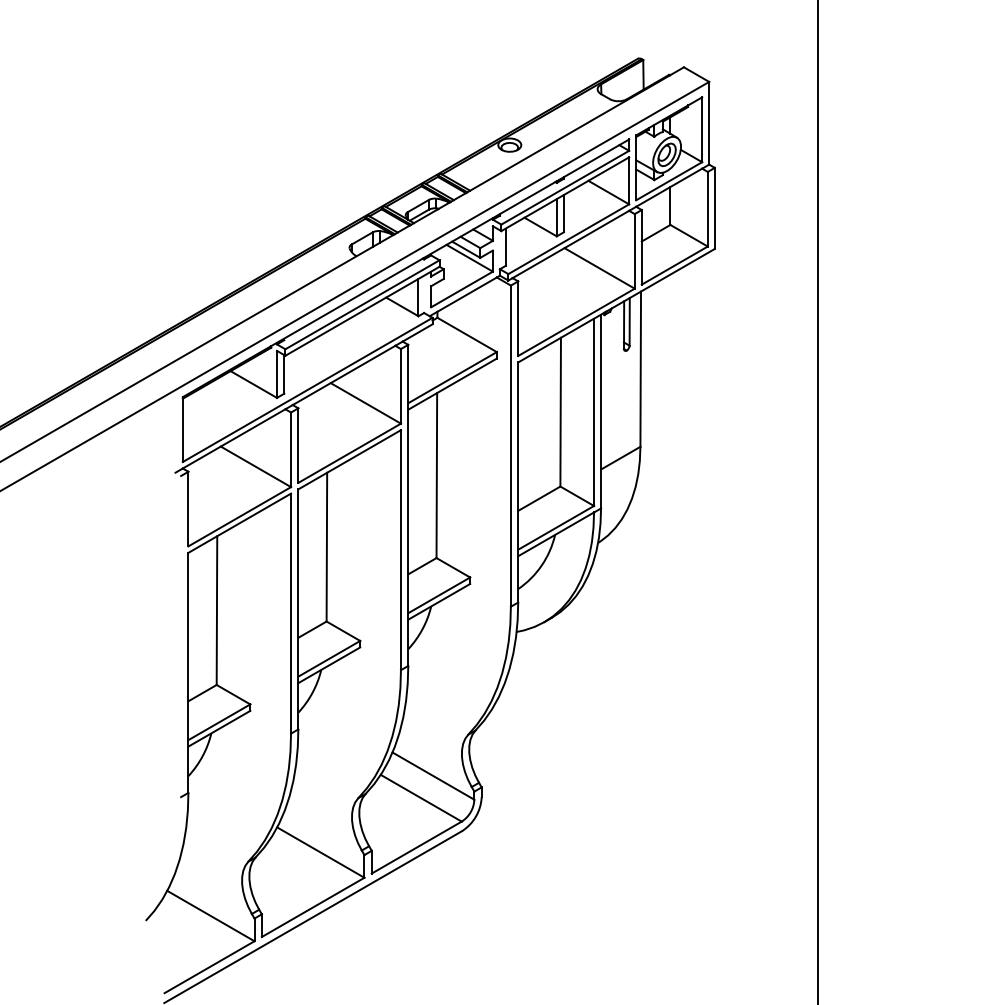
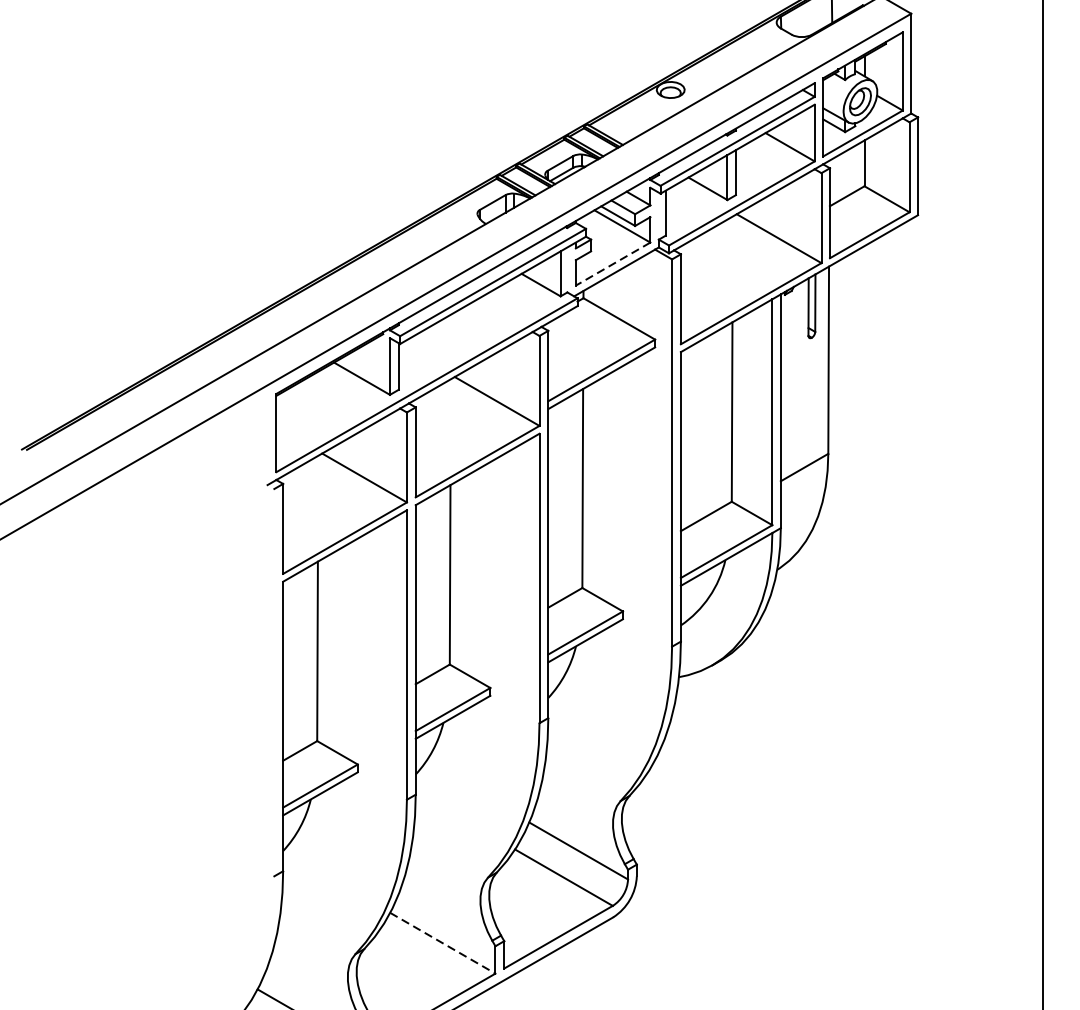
line: (462, 289) -> (613, 264), solid -> dashed
line: (321, 852) -> (443, 943), solid -> dashed

